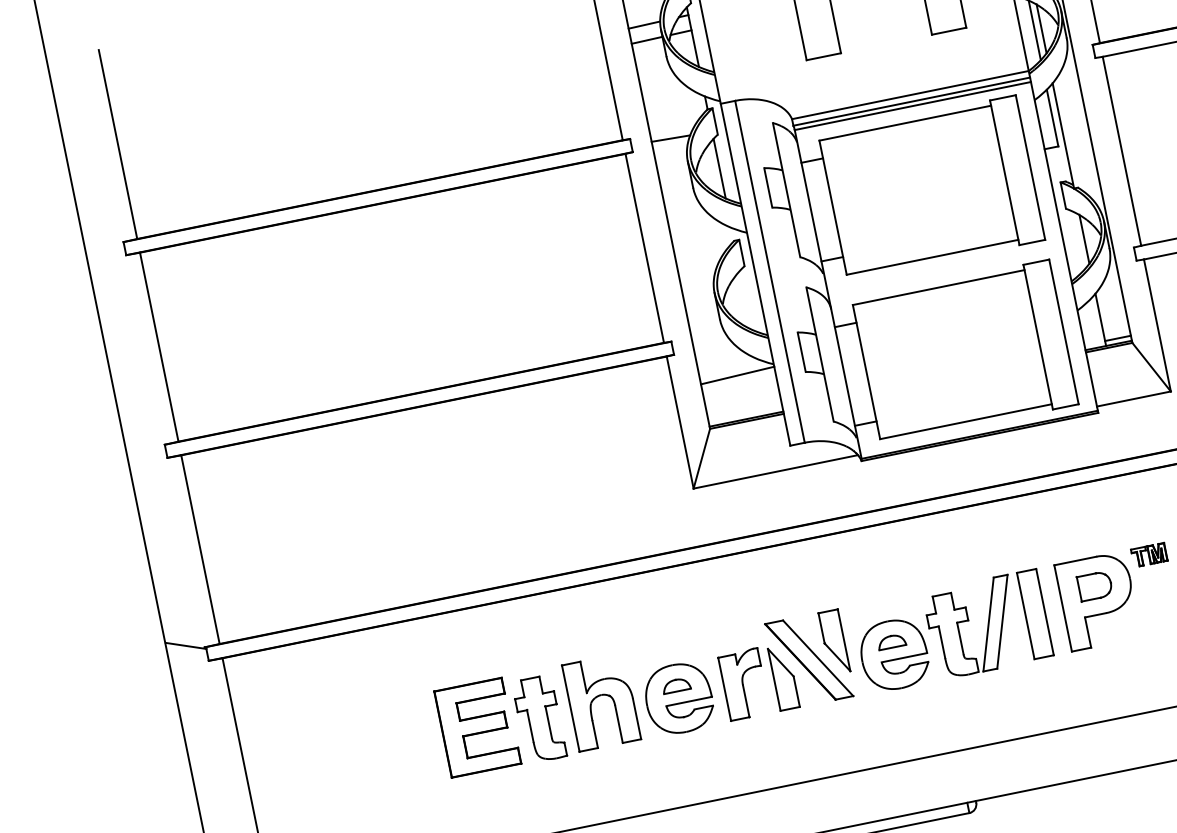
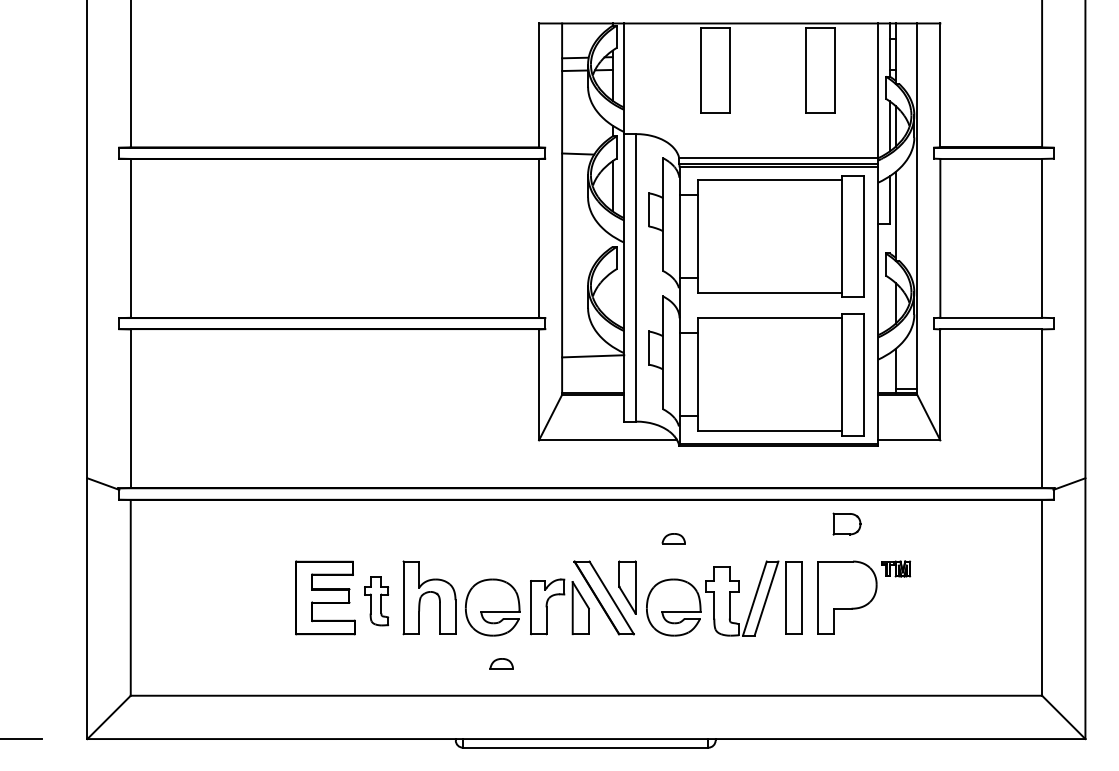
part: (1094, 585) -> (846, 523), moved
part: (891, 641) -> (673, 538), moved
part: (676, 685) -> (501, 663), moved
part: (539, 719) -> (376, 601), size x0.7

